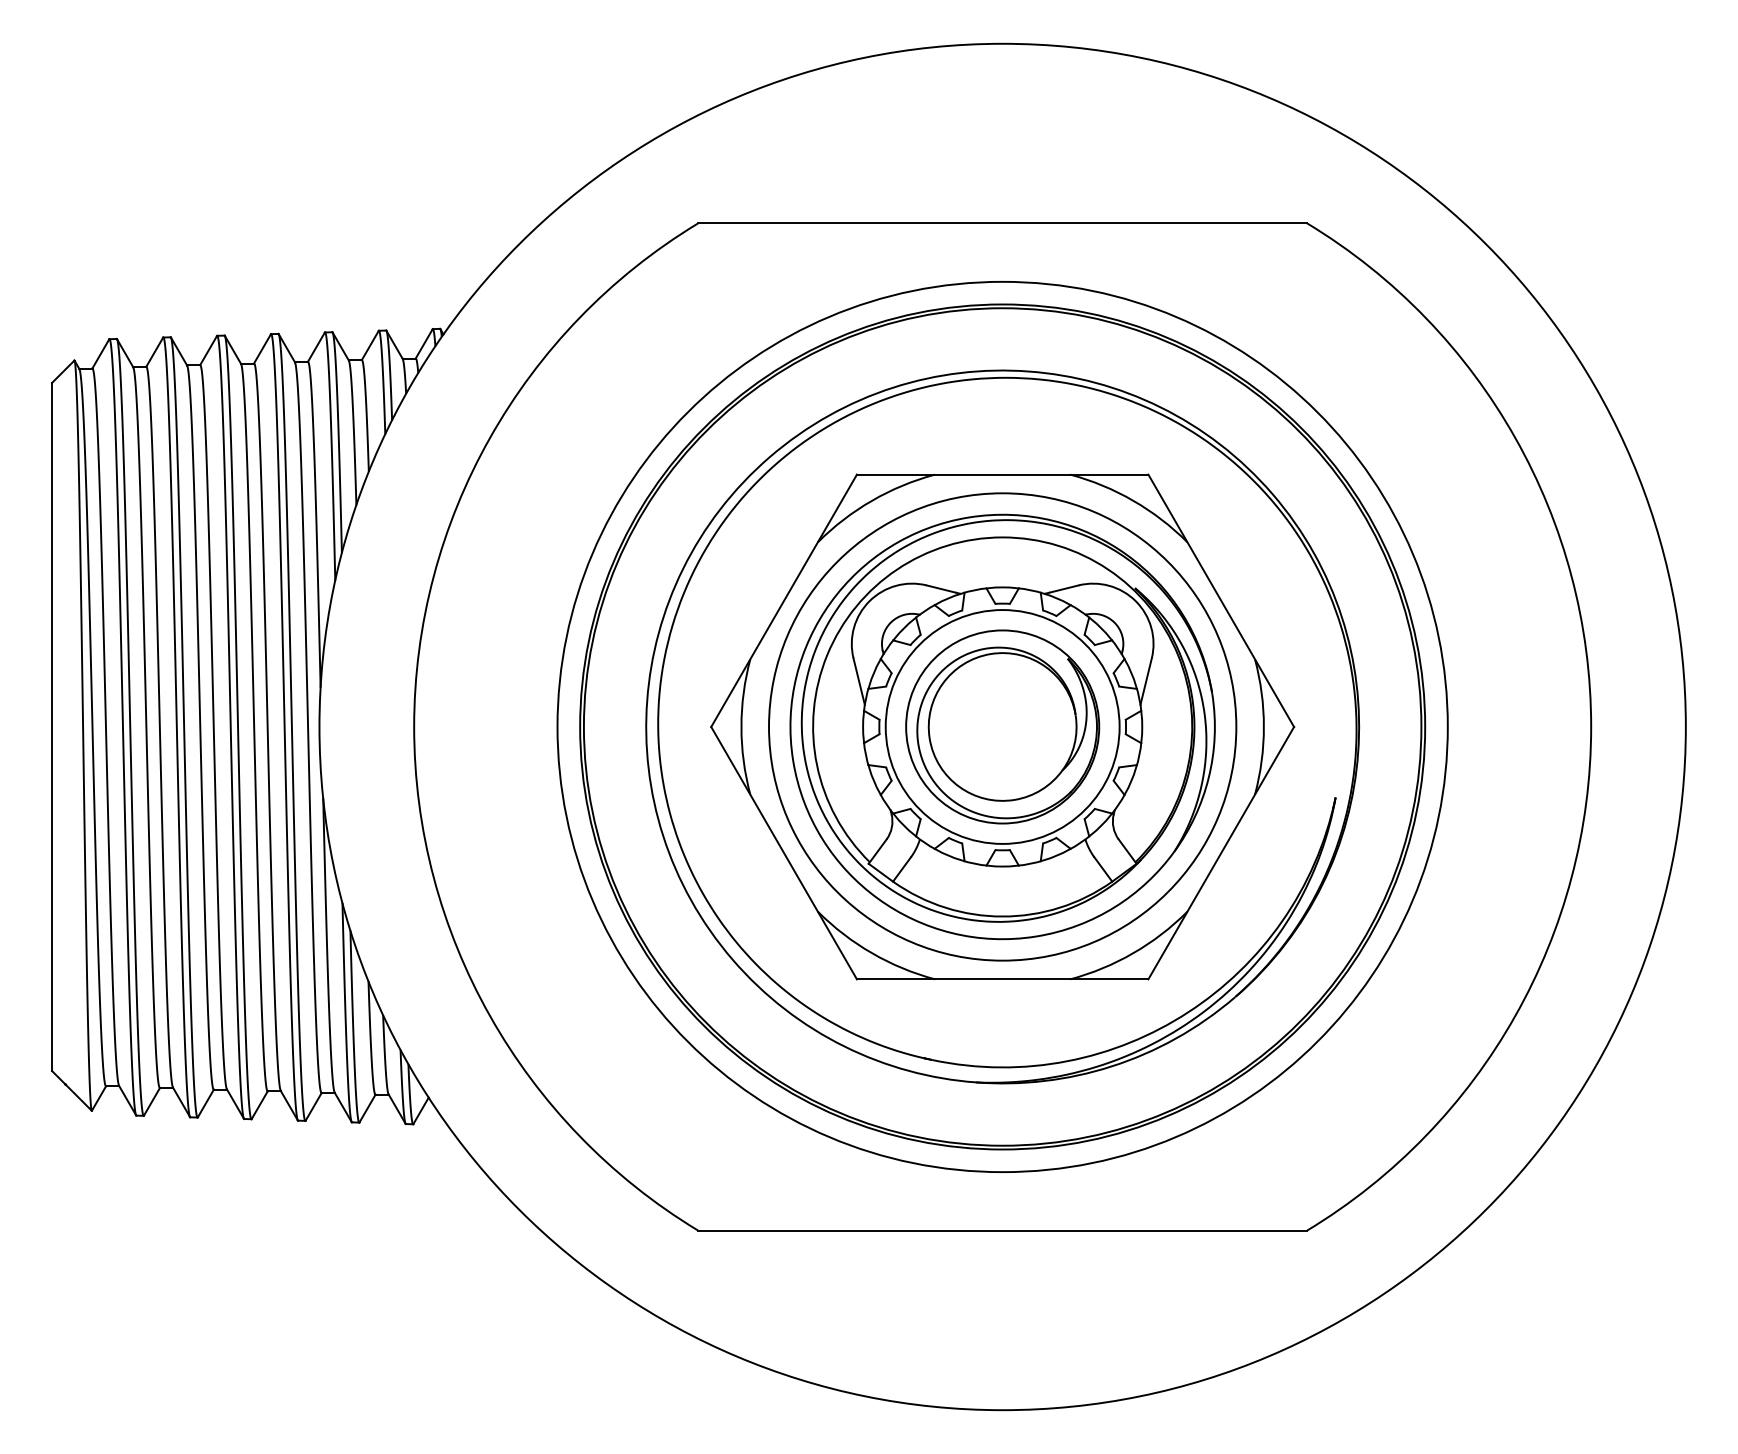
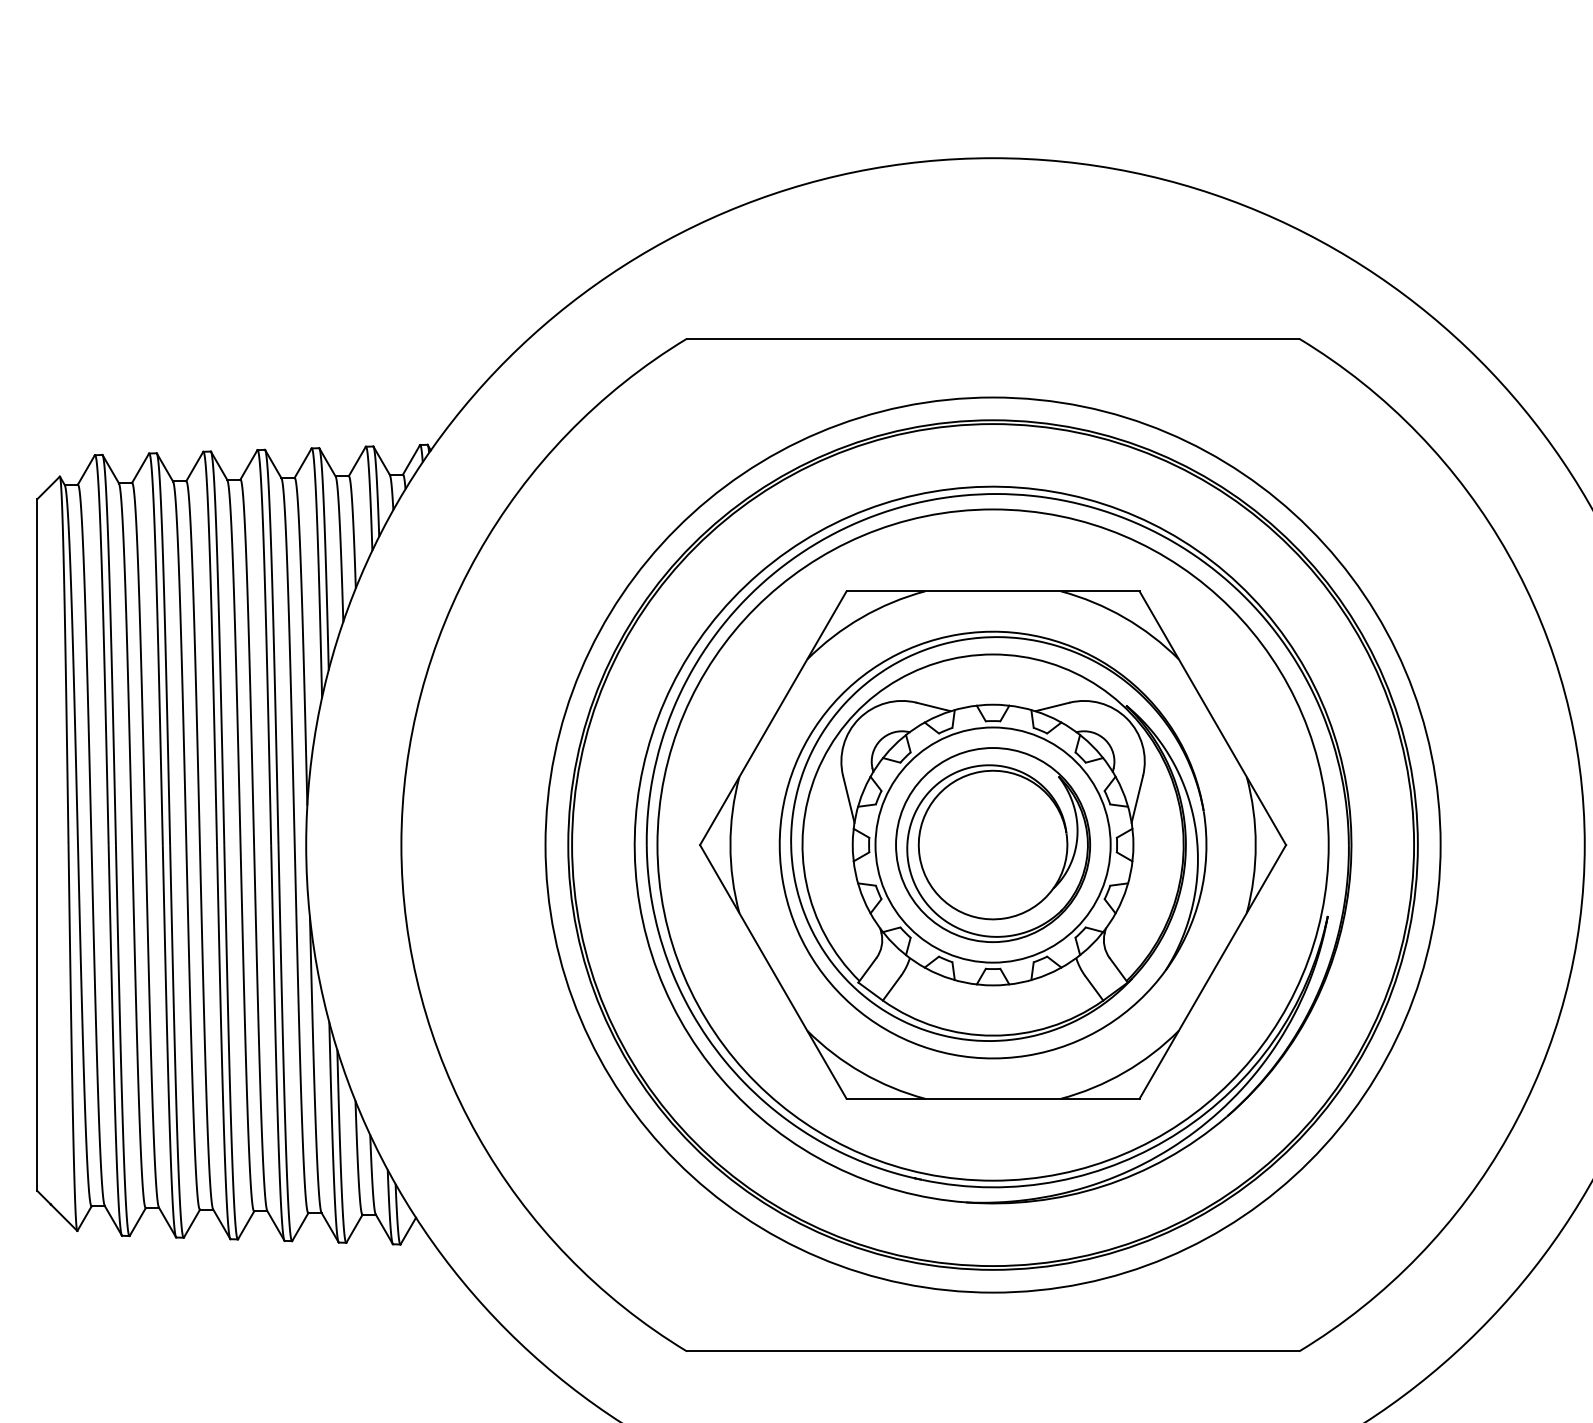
circle: (1002, 726) -> (992, 844), size x1.43

